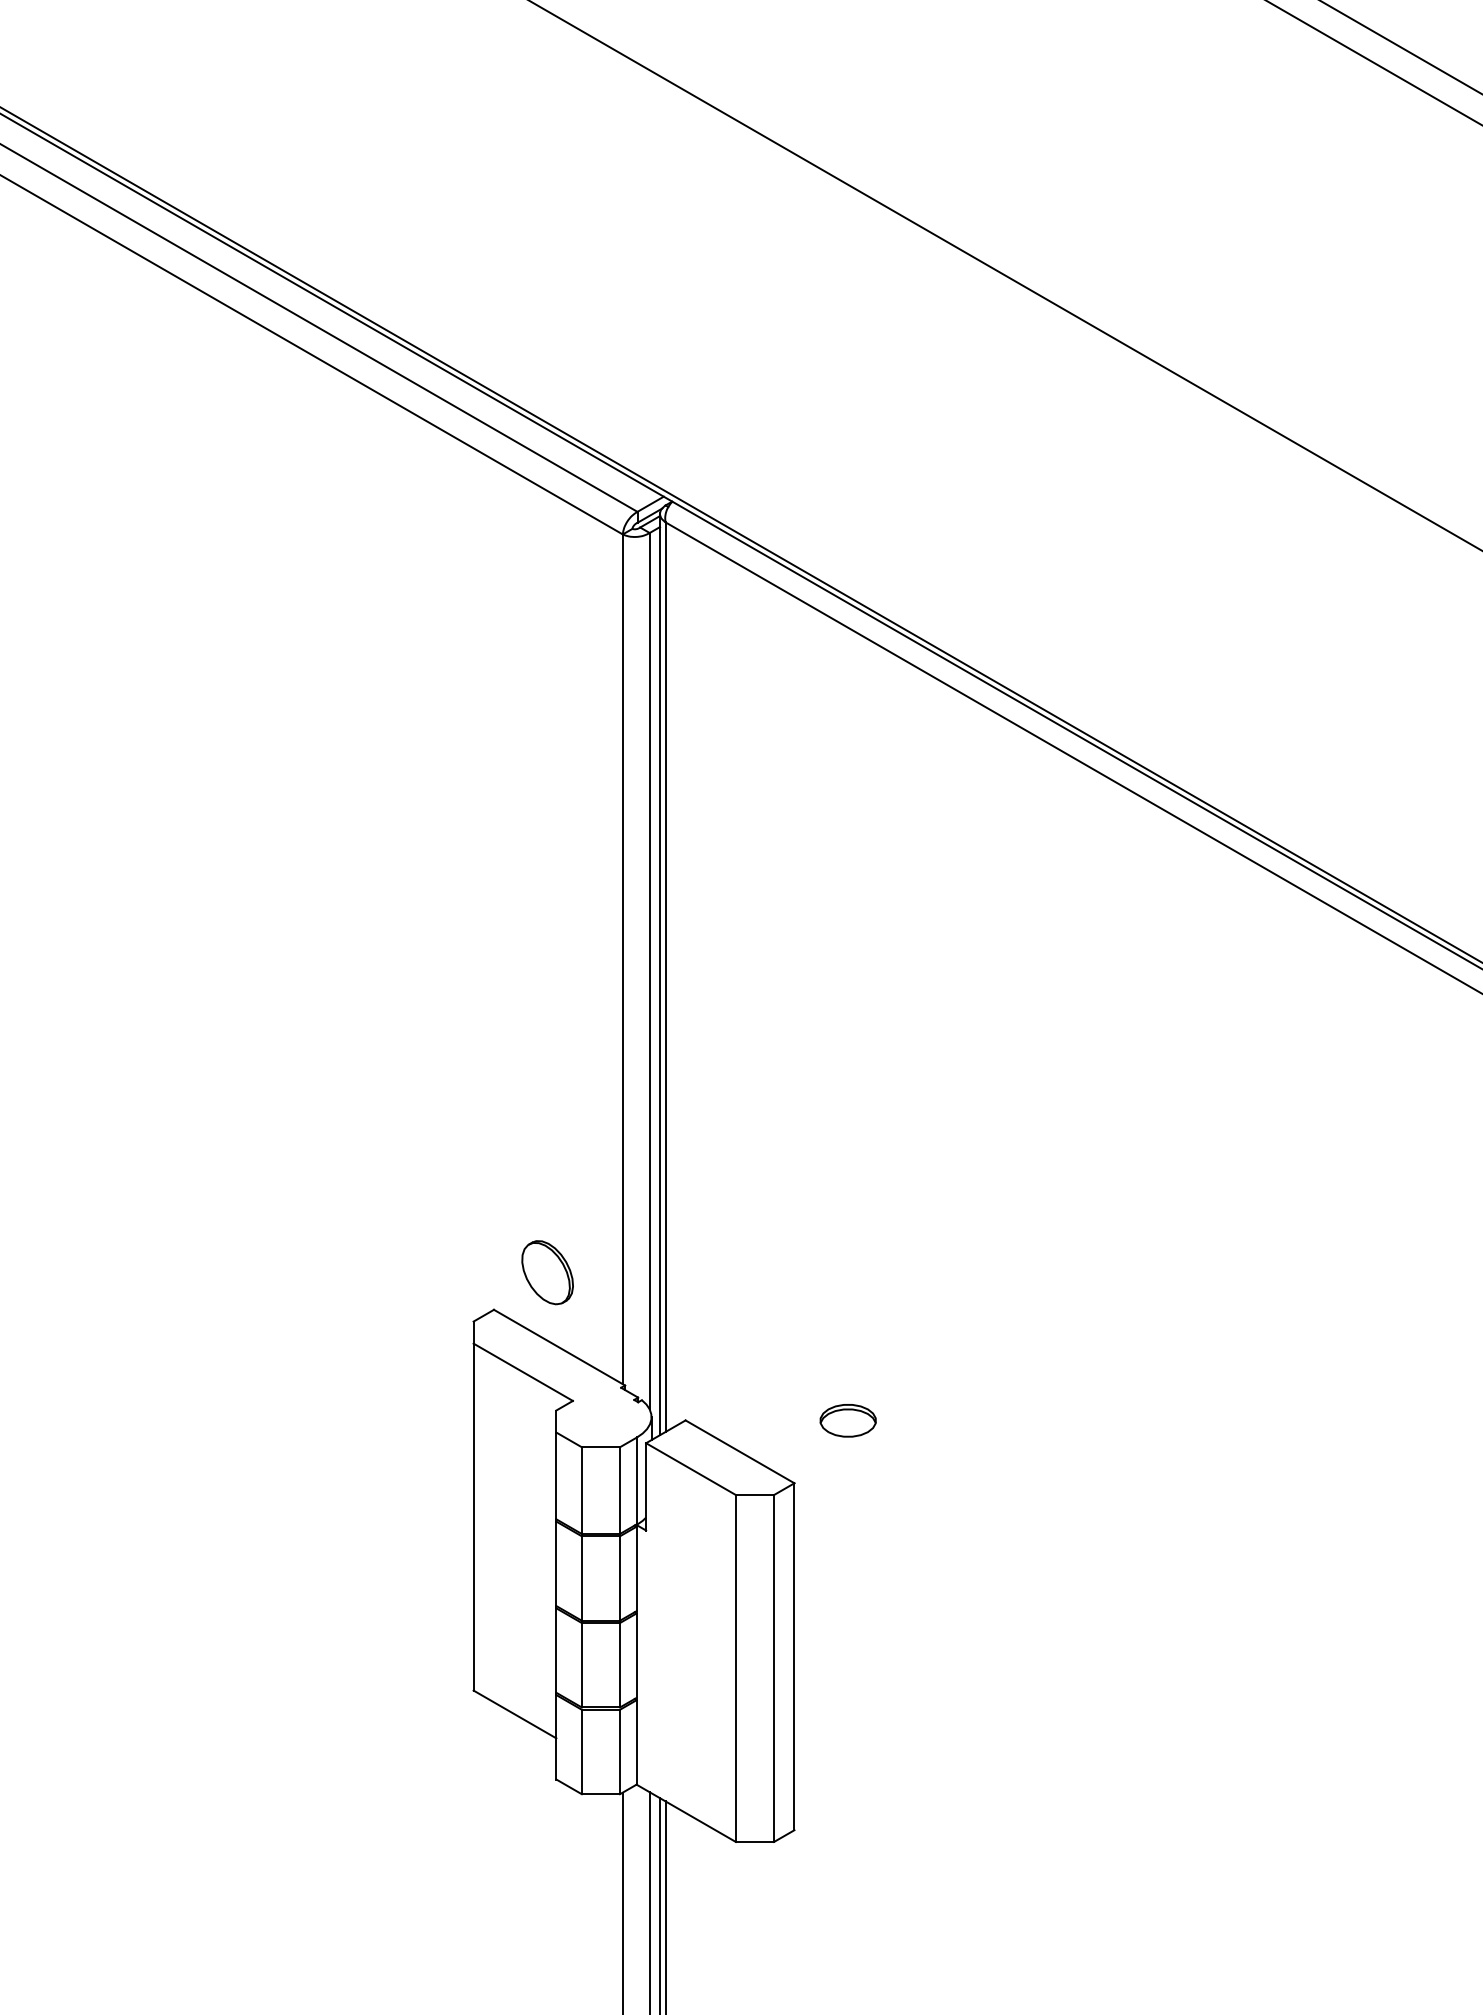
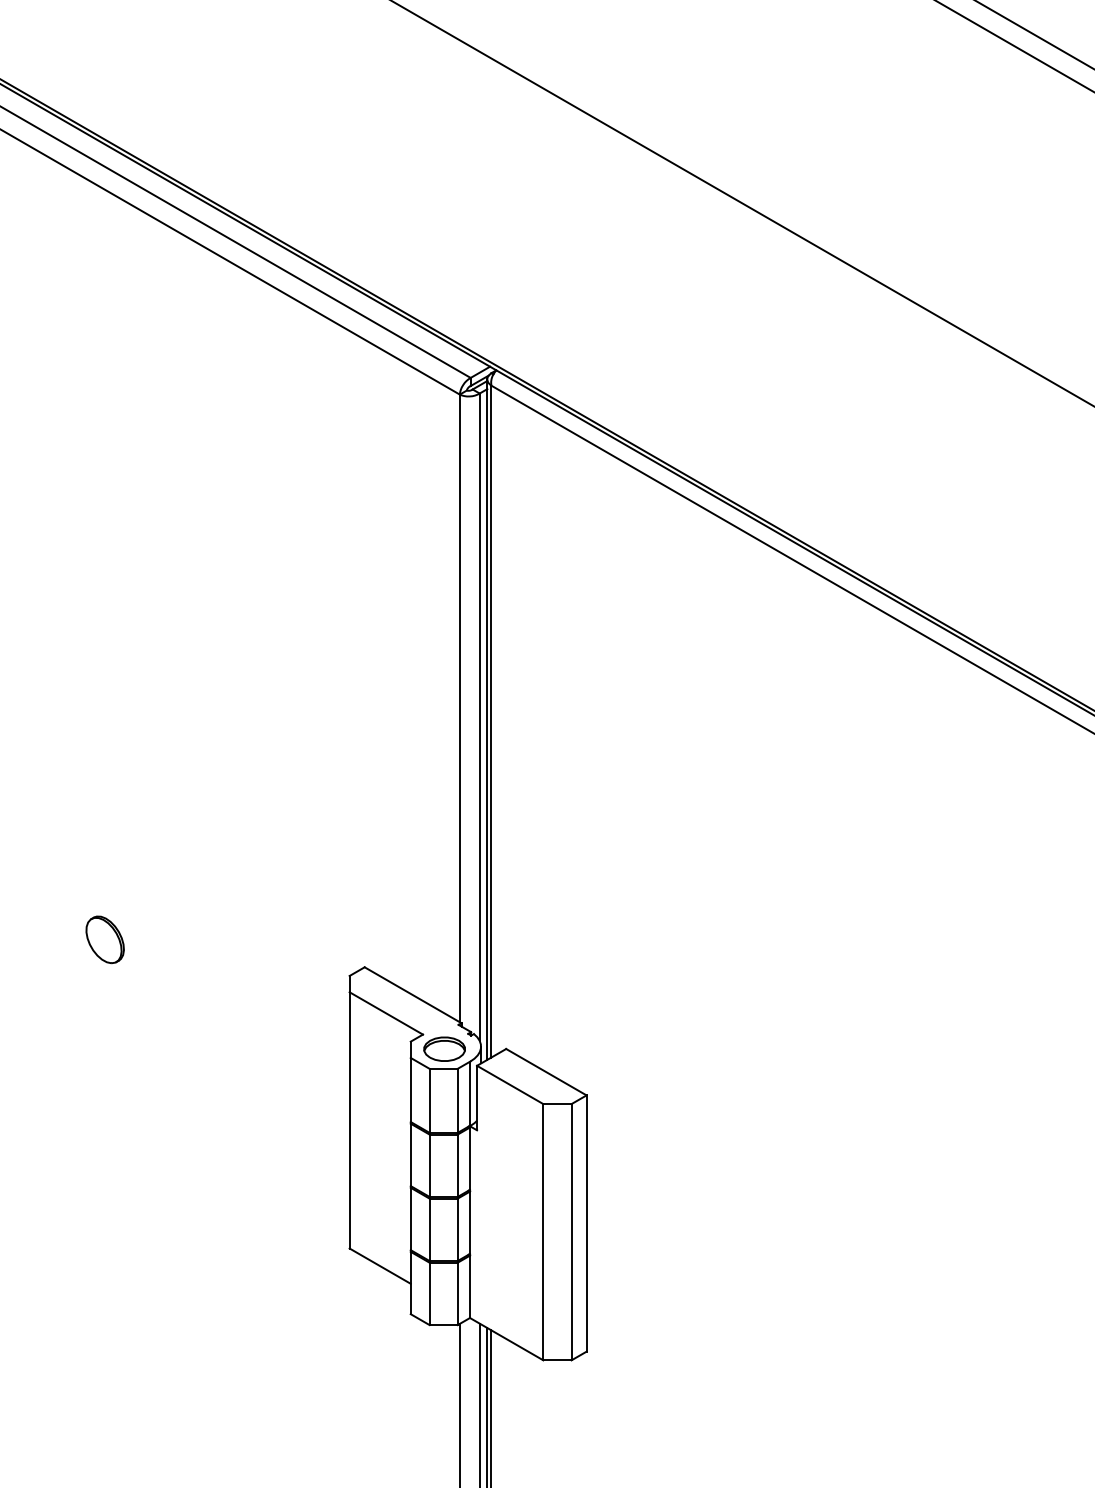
part: (547, 1272) -> (105, 939), moved
part: (847, 1420) -> (444, 1049), moved

